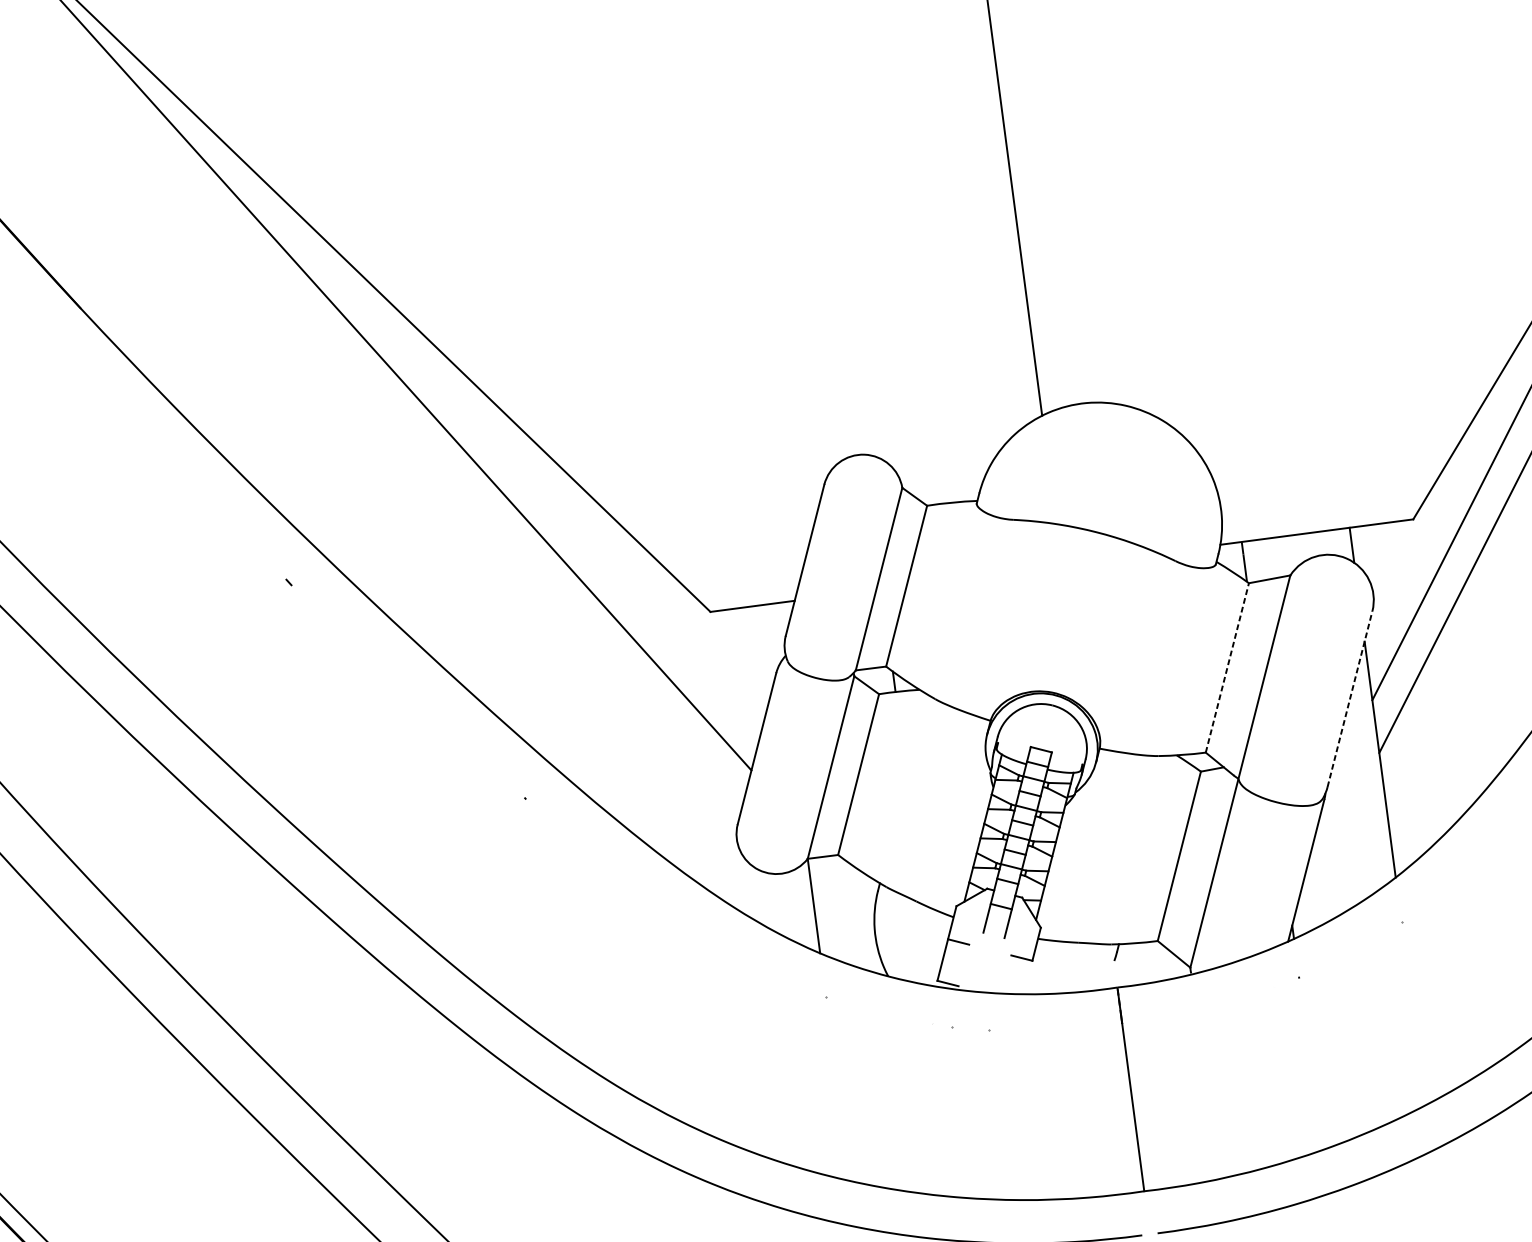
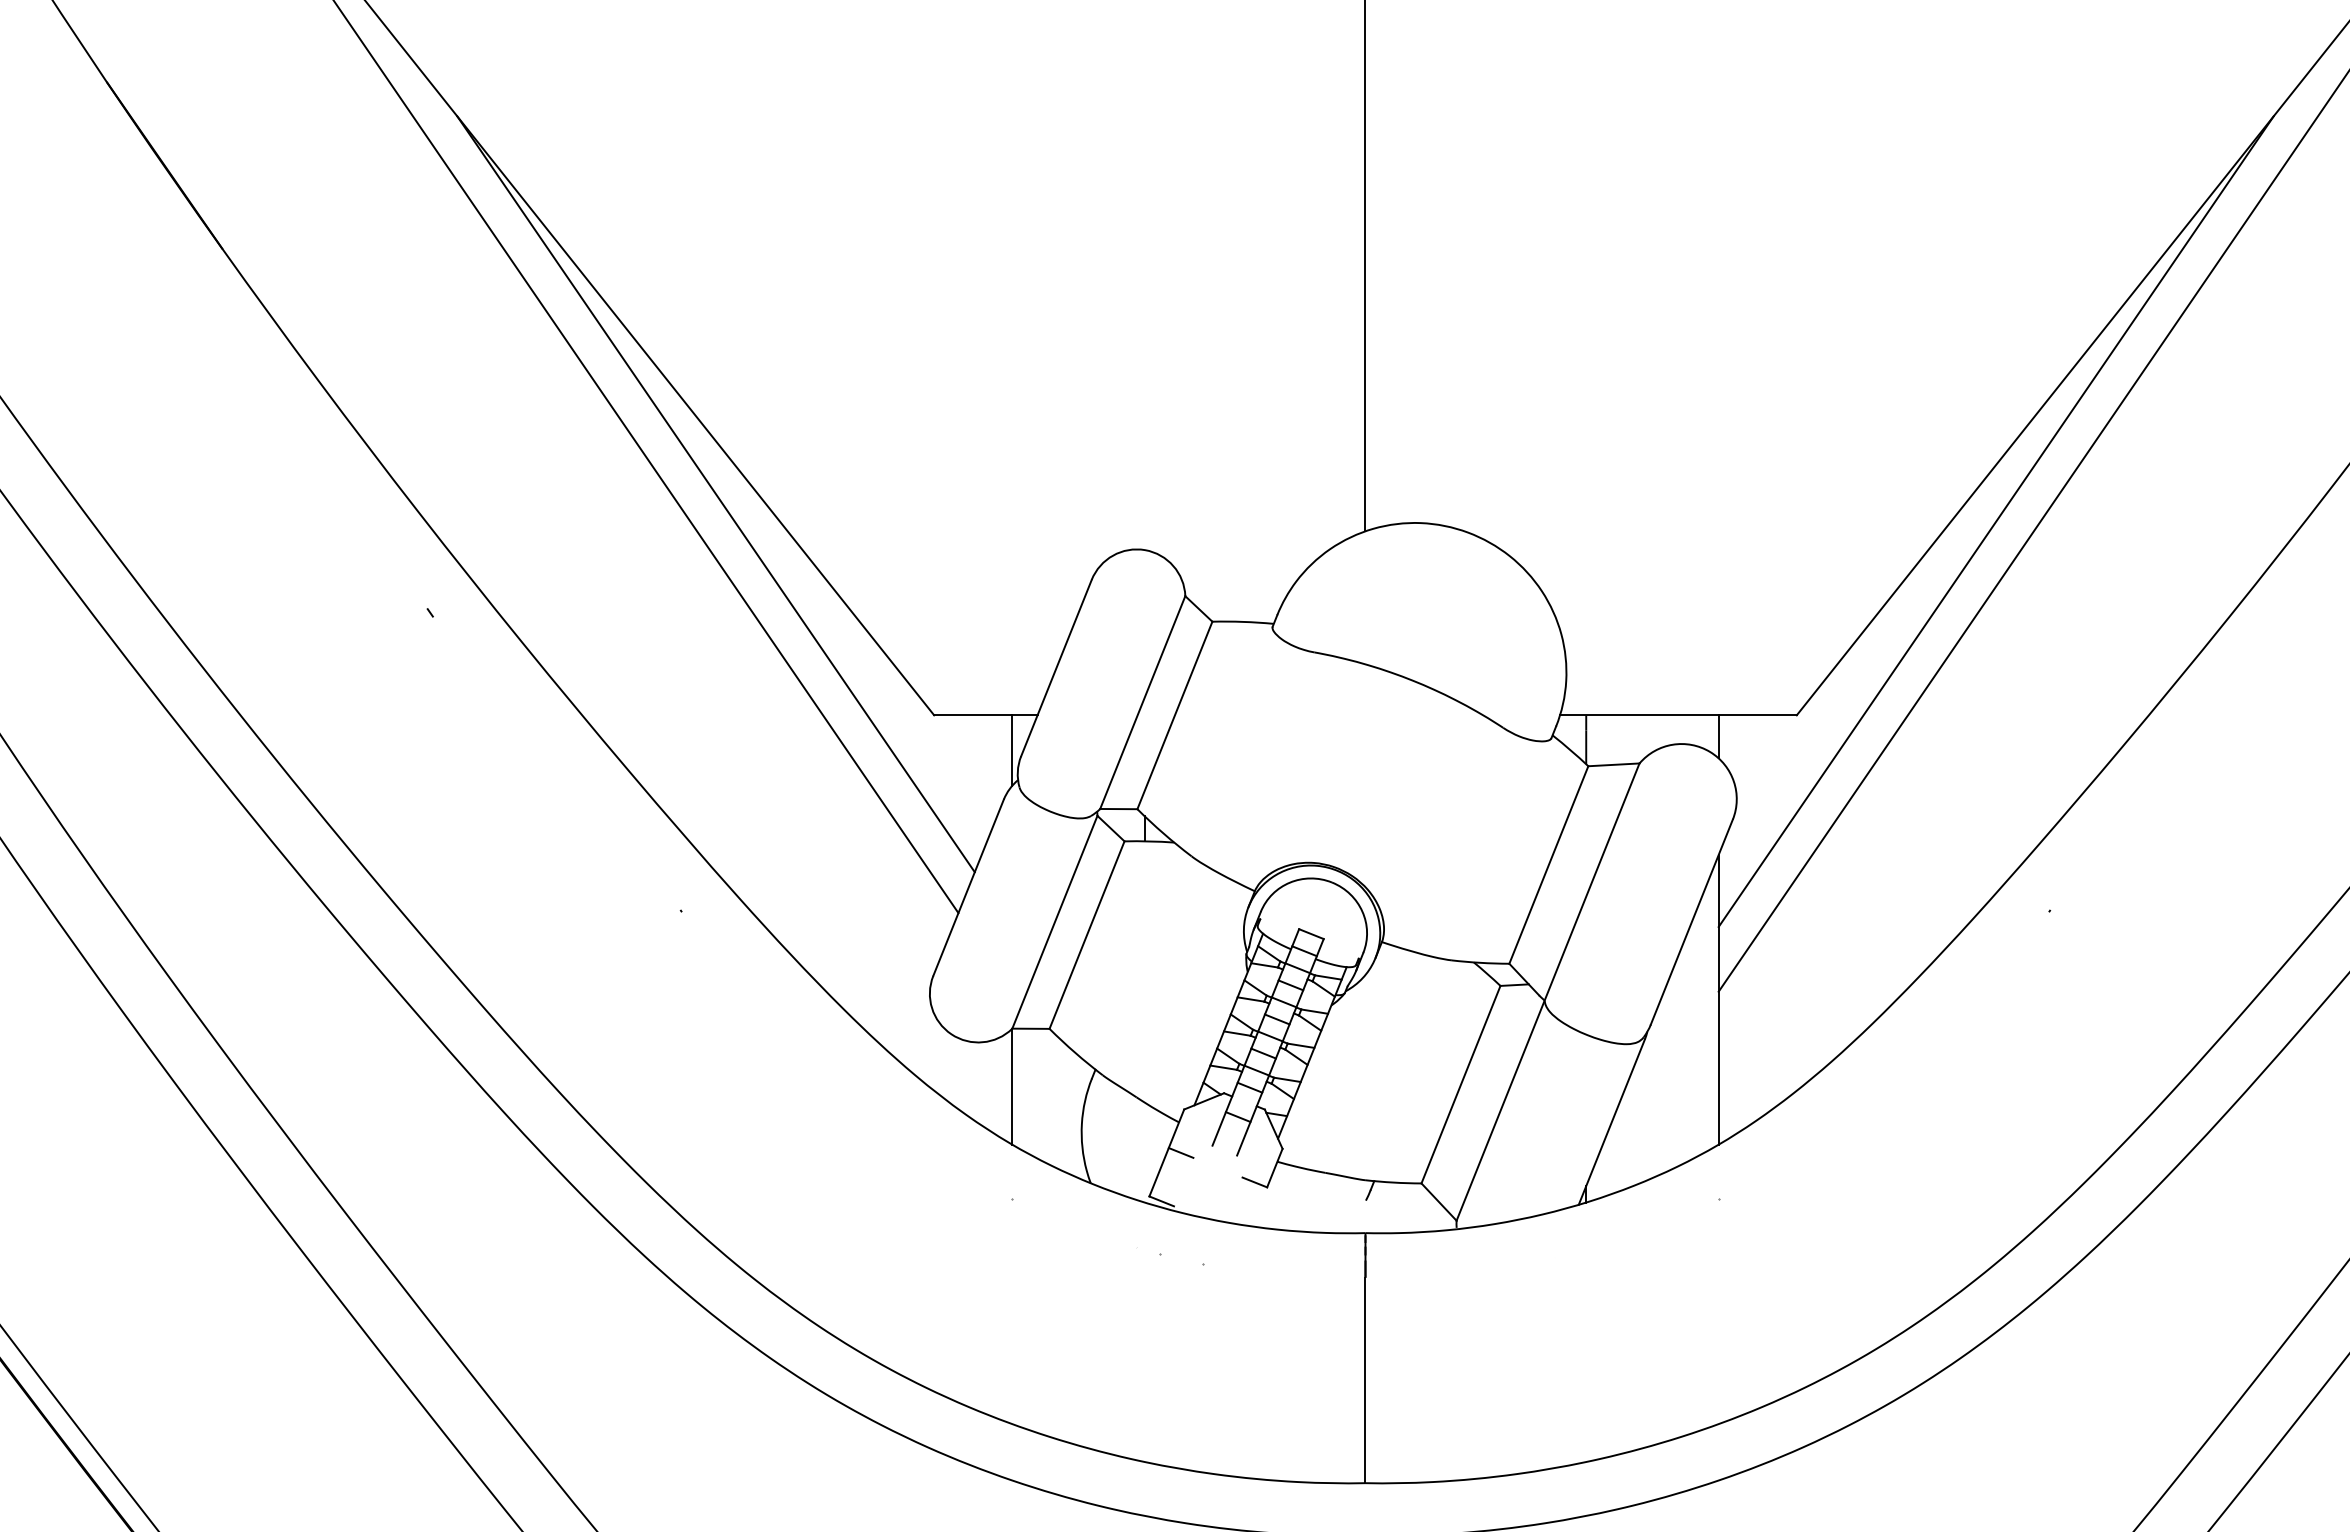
line: (508, 455) -> (715, 494), added
line: (778, 632) -> (1012, 750), added
line: (1227, 667) -> (1549, 864), dashed -> solid
line: (1349, 698) -> (1691, 921), dashed -> solid

